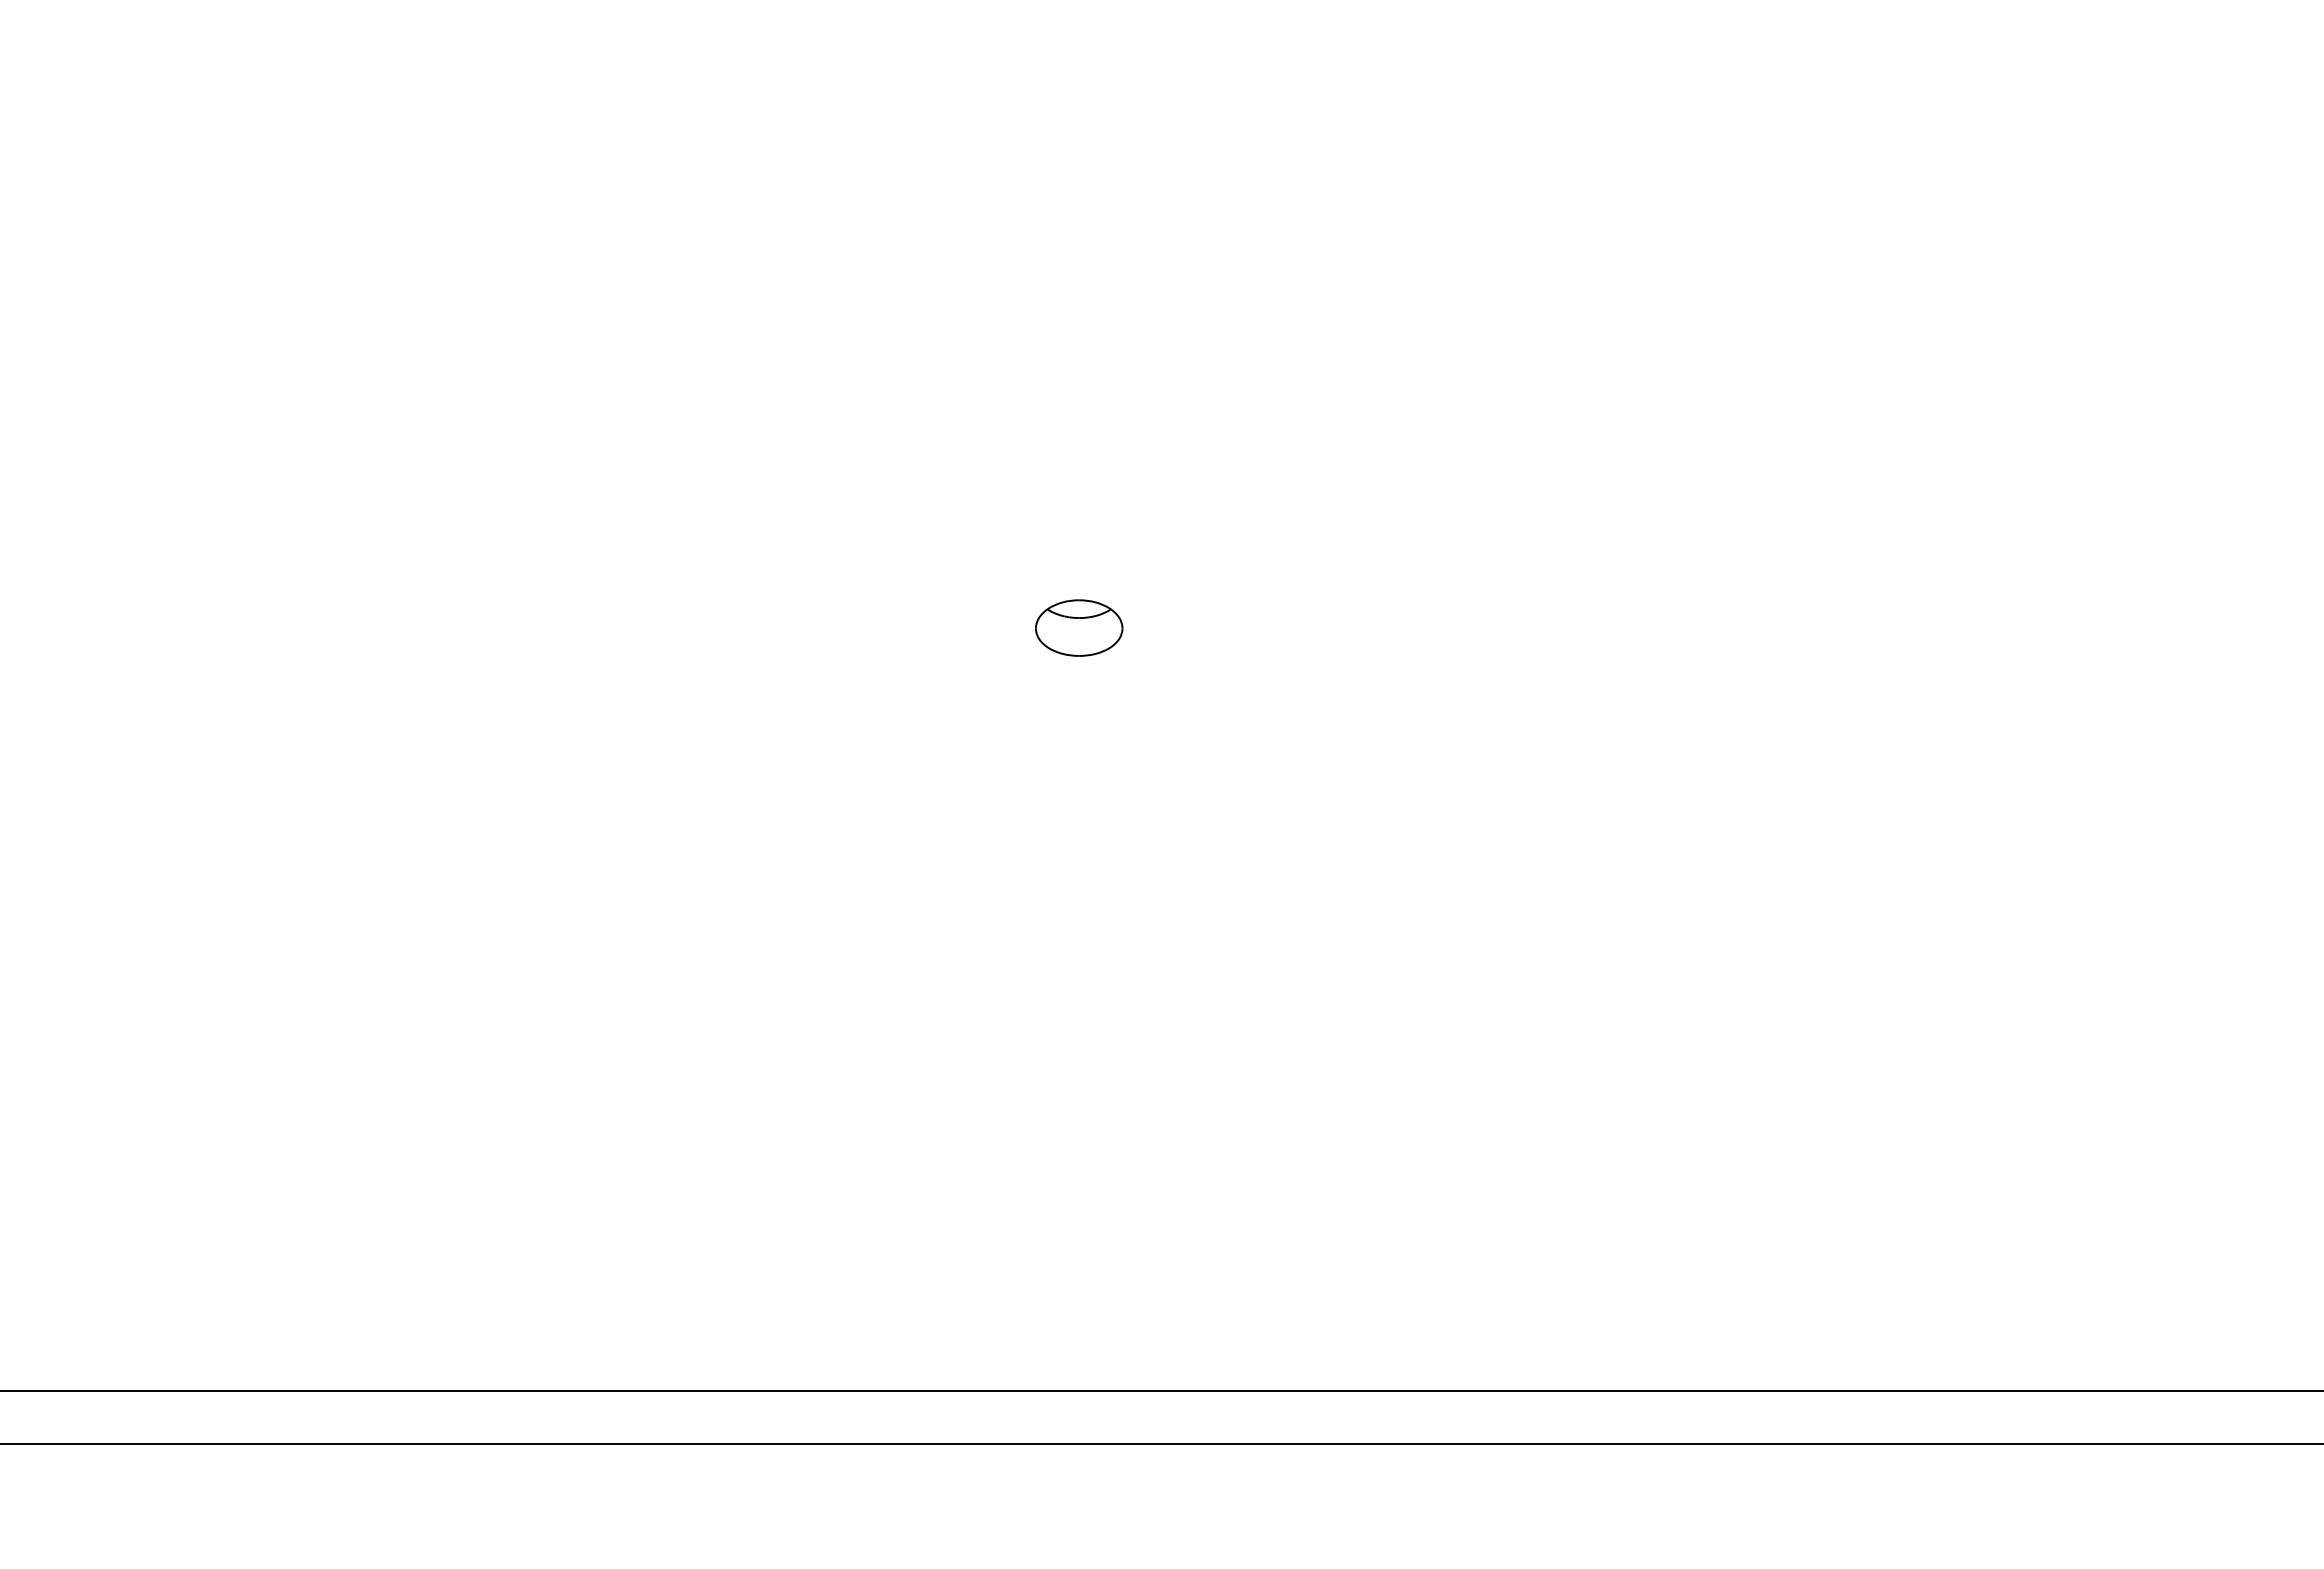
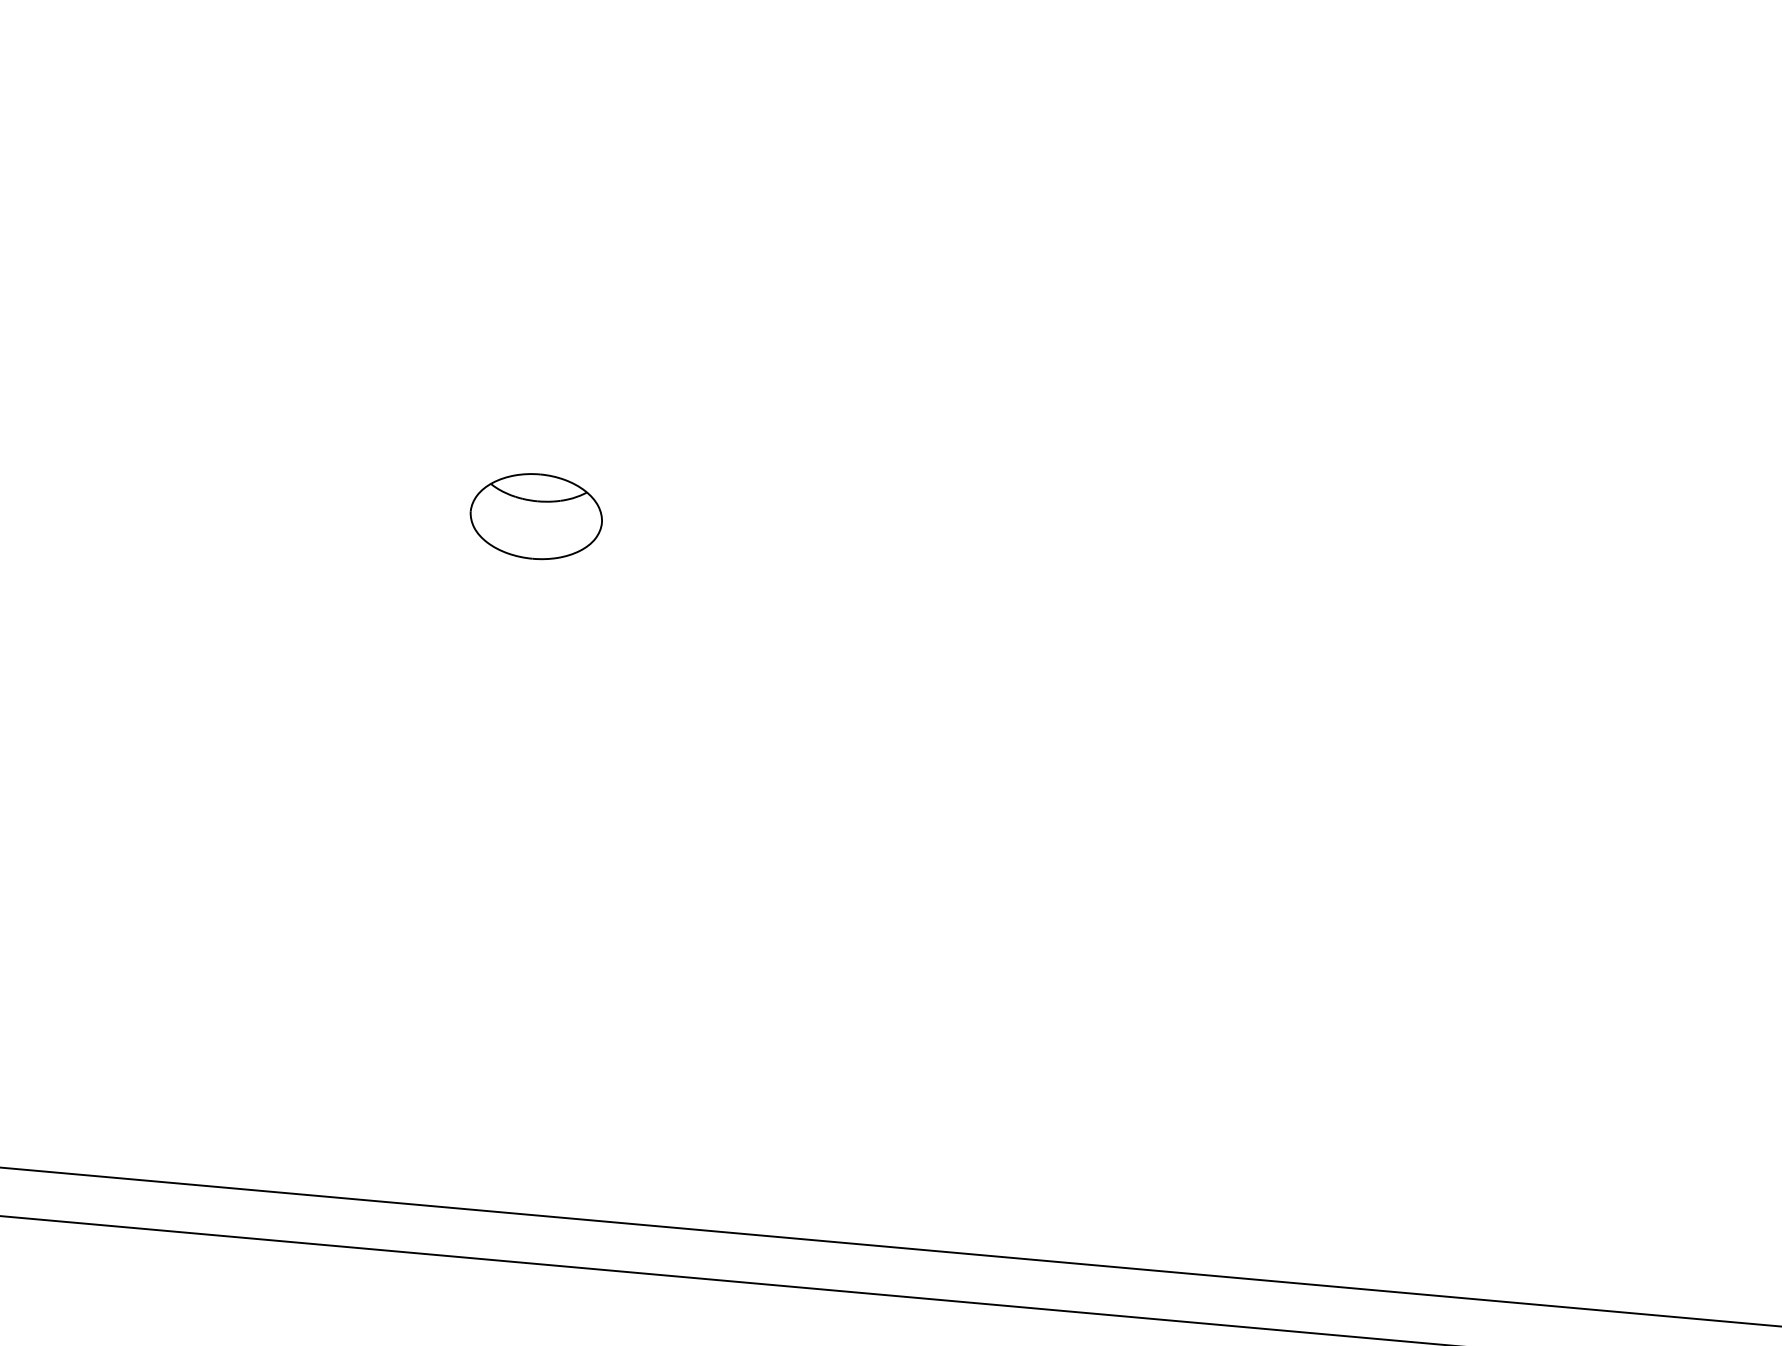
part: (1079, 627) -> (536, 516), size x1.67

